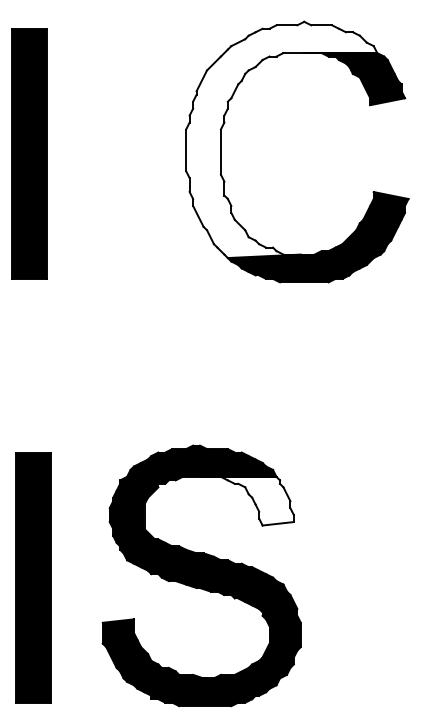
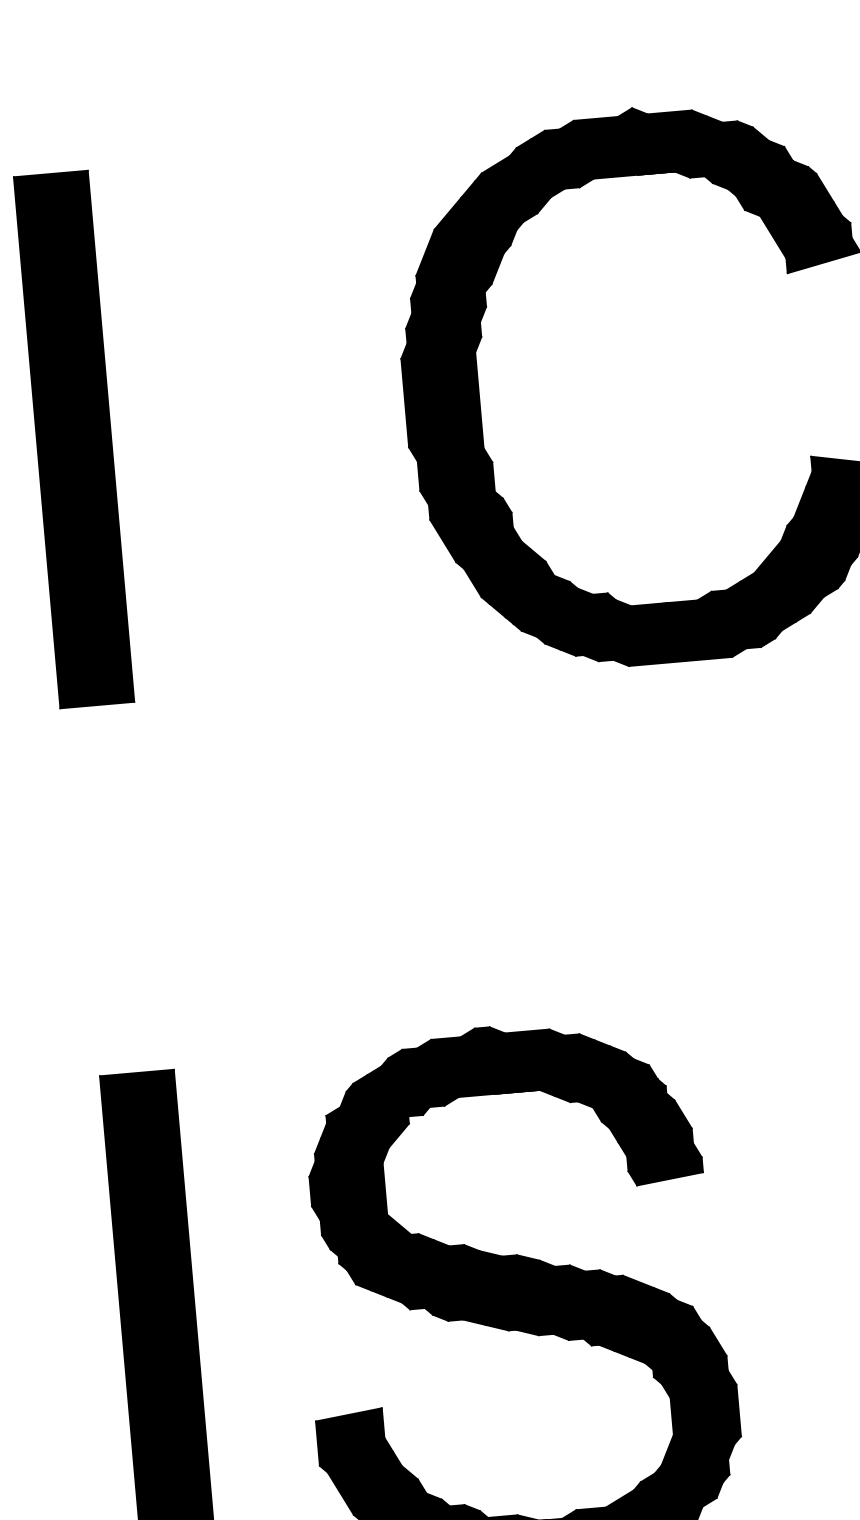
fill: (281, 139) -> (605, 362), added
fill: (256, 500) -> (619, 1133), added

